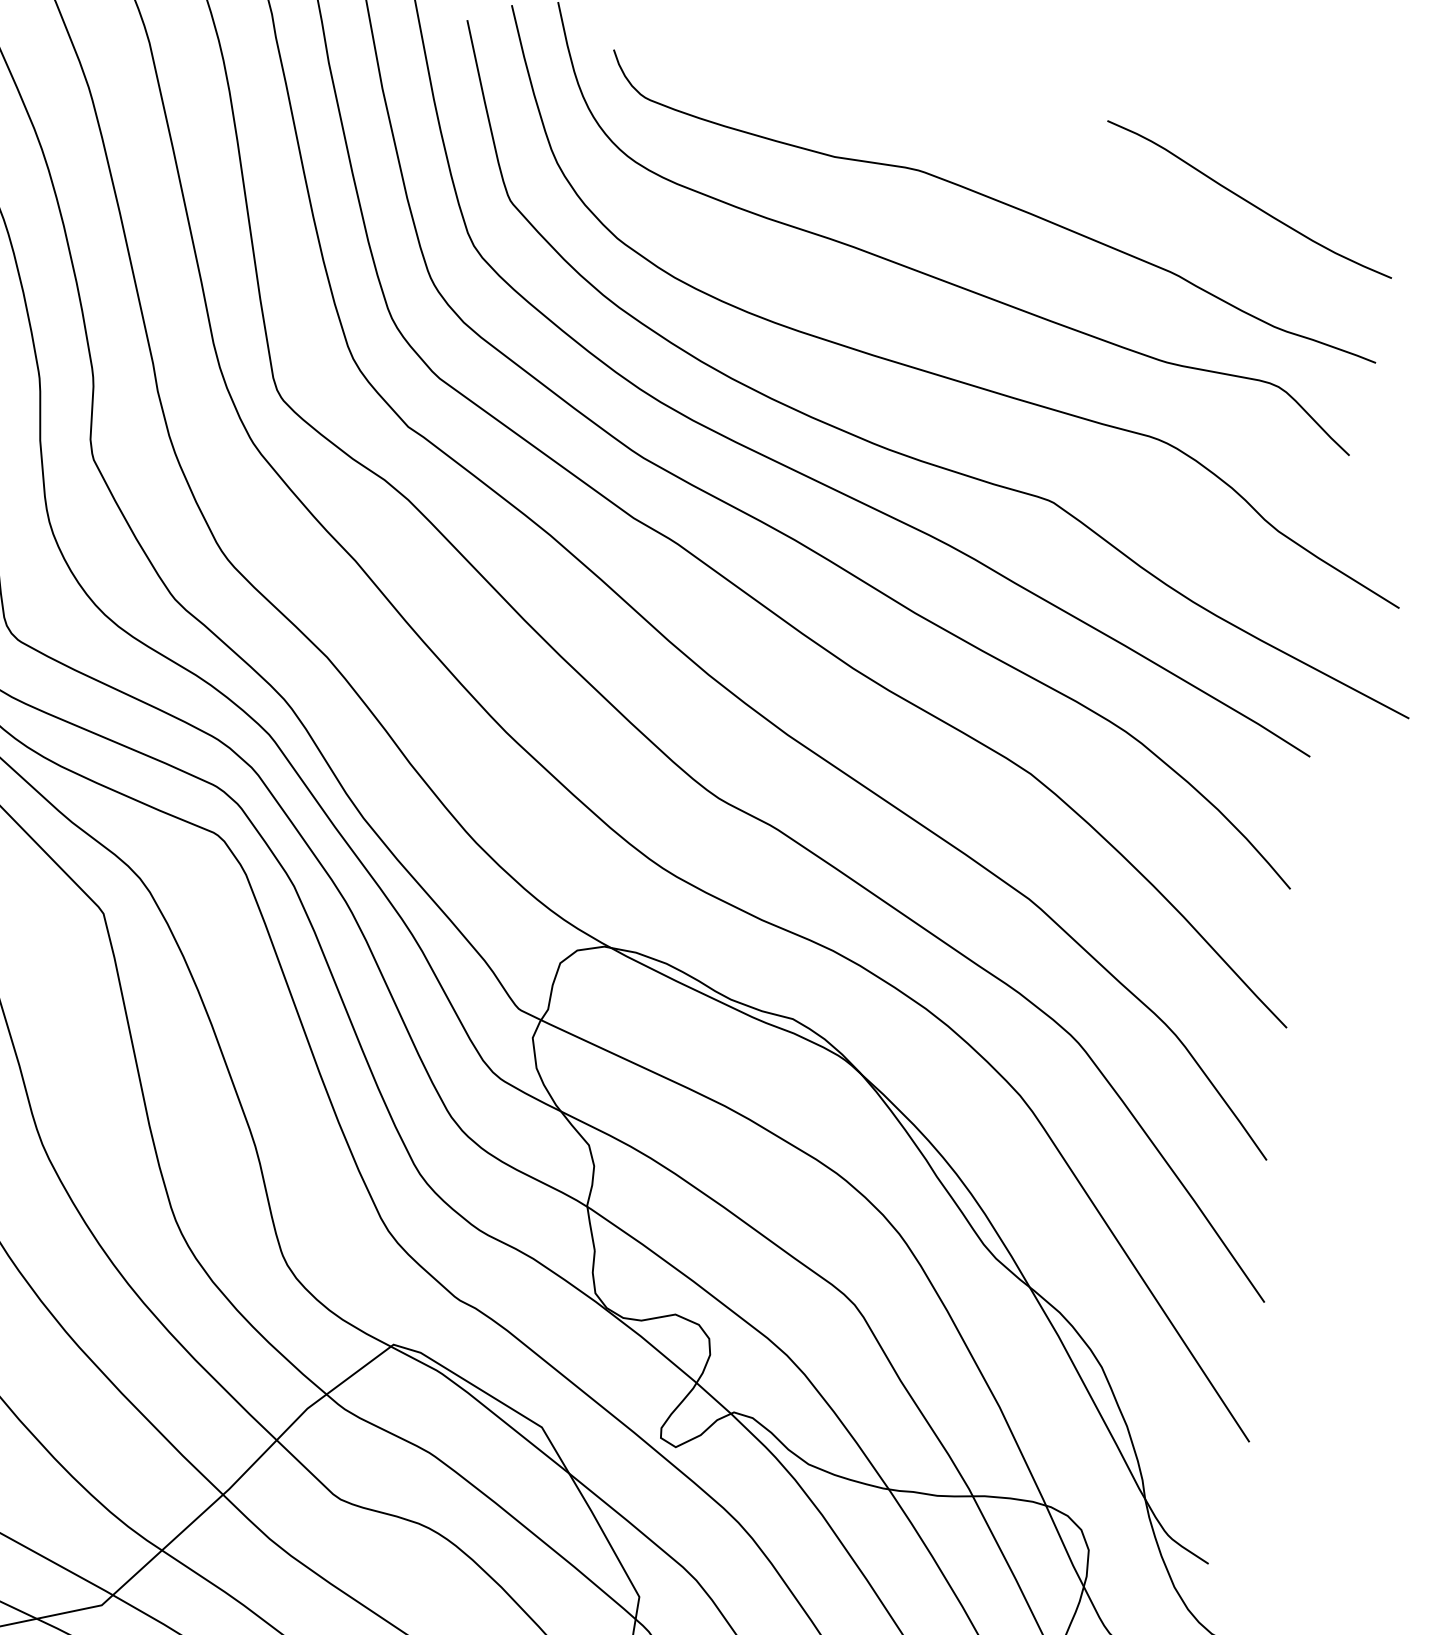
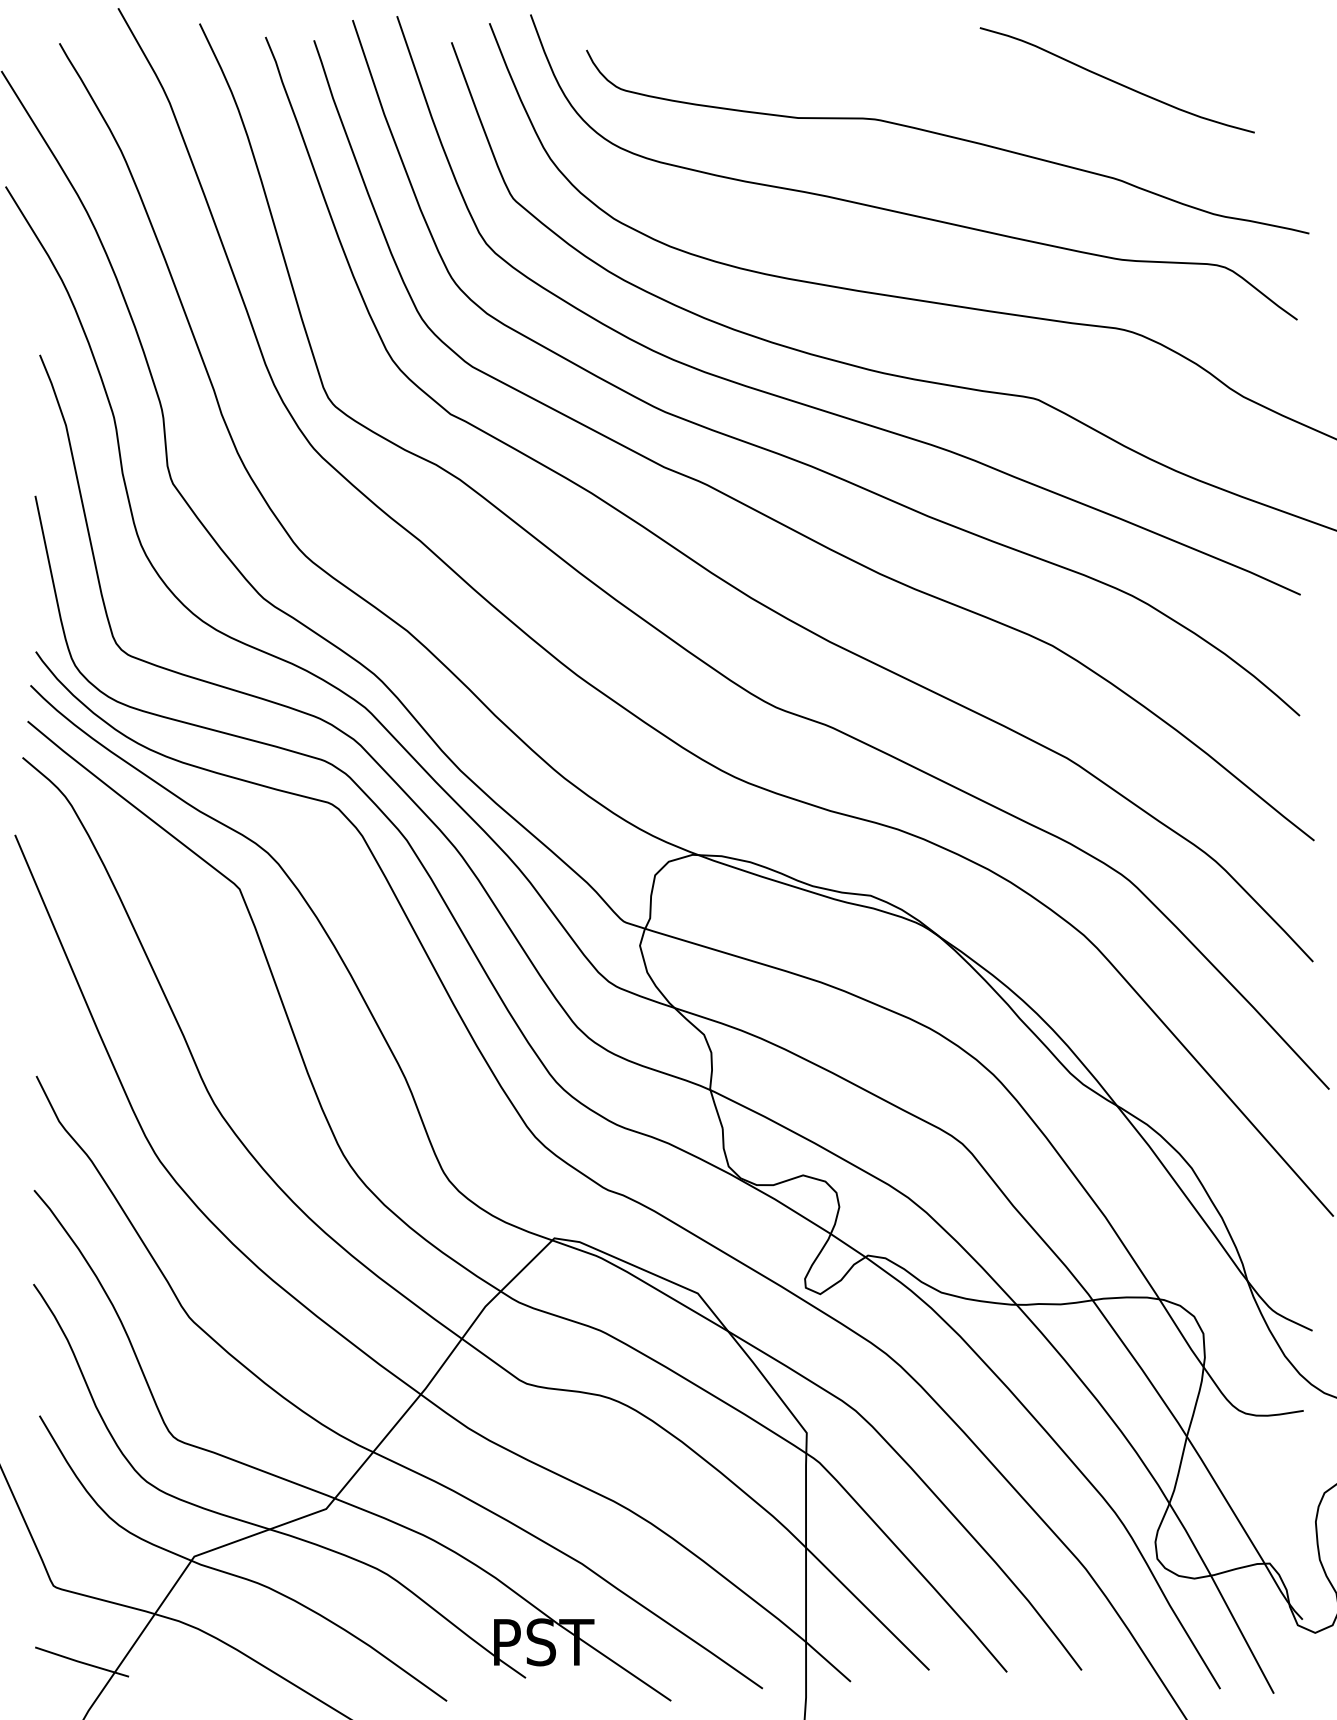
curve: (1248, 200) -> (1116, 81), moved

